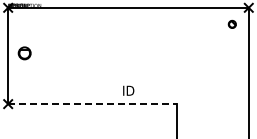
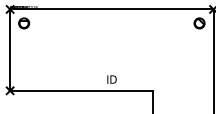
part: (232, 24) -> (199, 23), size x1.67
circle: (24, 53) -> (23, 23), moved
line: (92, 104) -> (81, 91), dashed -> solid

